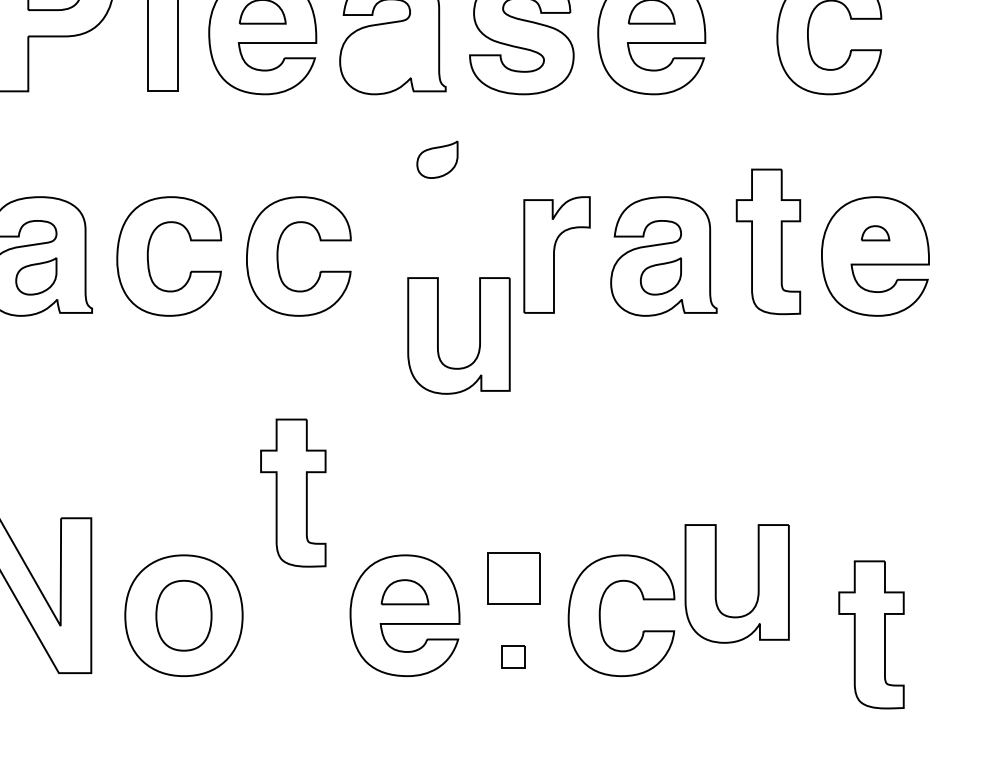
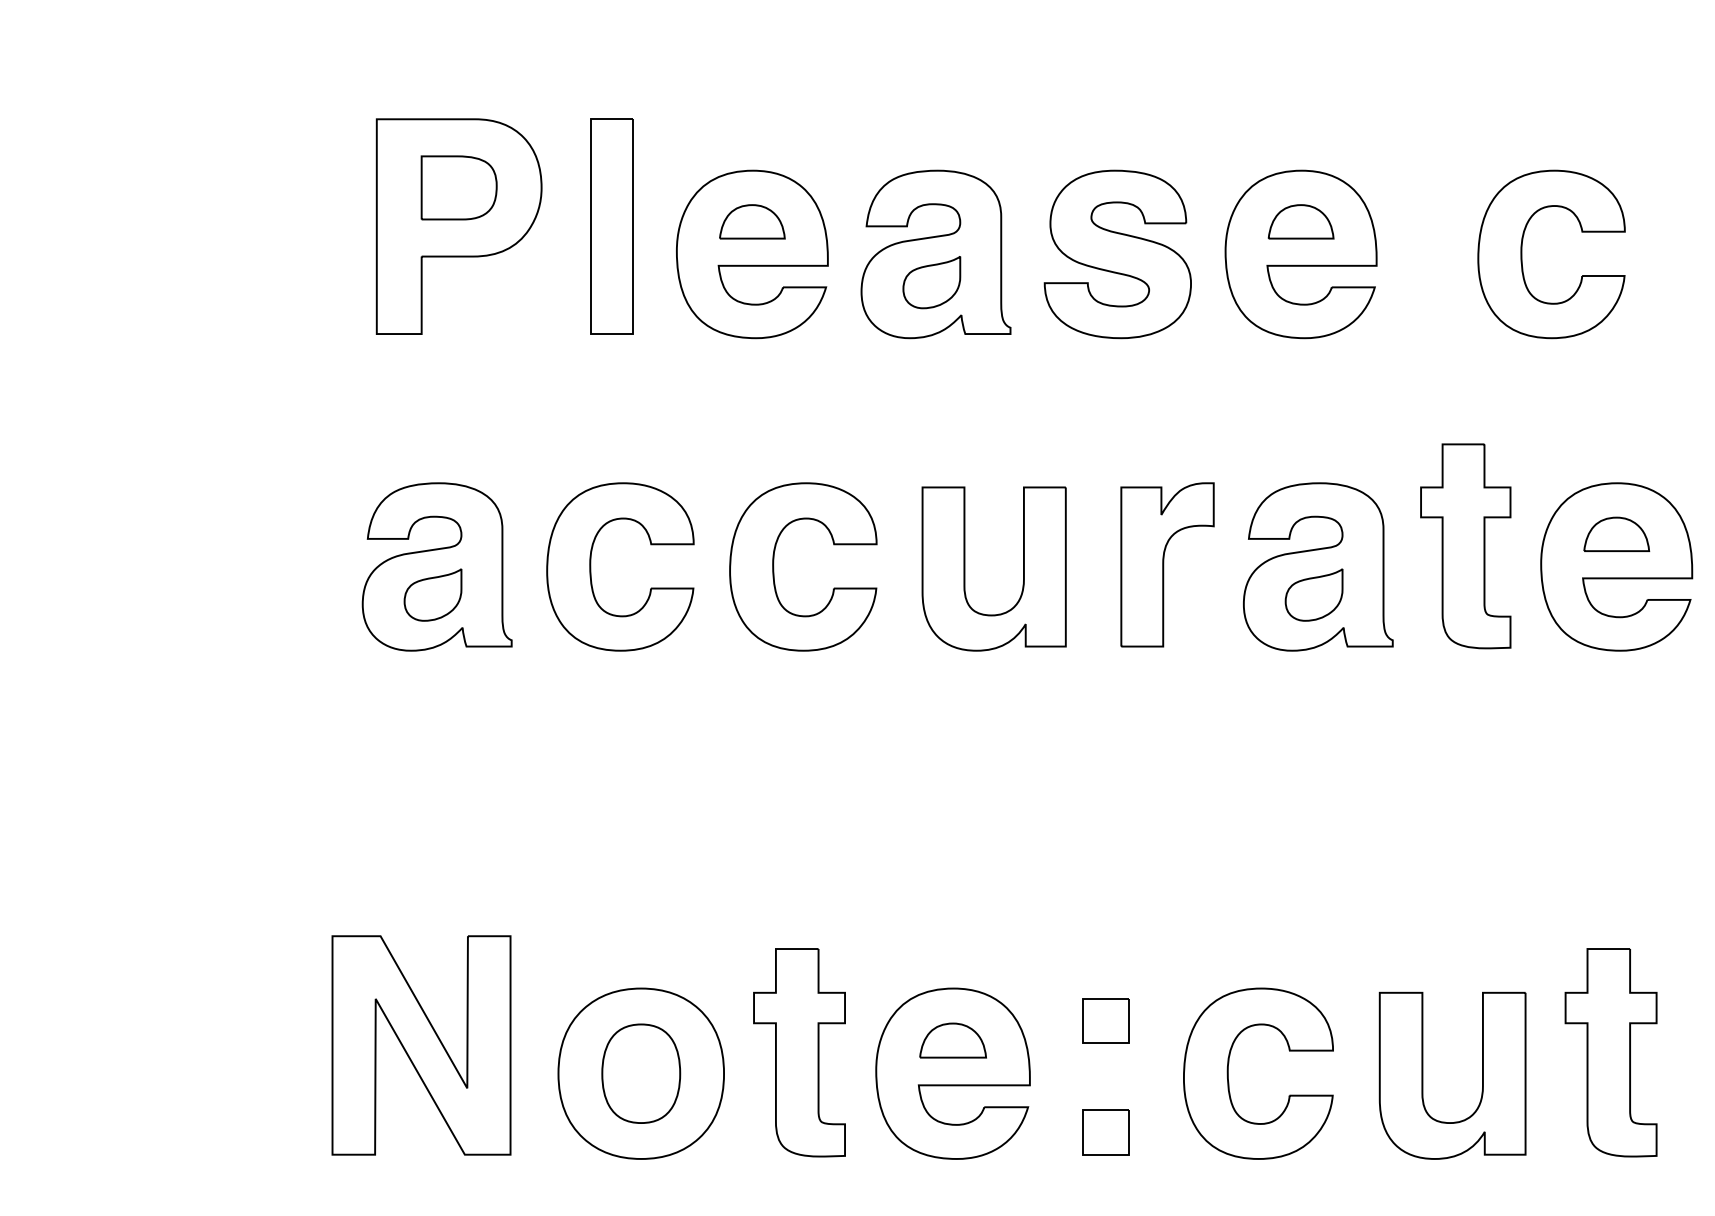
part: (437, 159) -> (931, 282), moved
part: (875, 232) -> (1616, 533), size x1.67
part: (438, 335) -> (965, 568), moved
part: (293, 492) -> (799, 1052), moved
part: (513, 577) -> (1105, 1020), size x0.62
part: (716, 583) -> (1423, 1075), moved
part: (871, 634) -> (1610, 1052), moved
part: (513, 657) -> (1105, 1132), size x1.43

